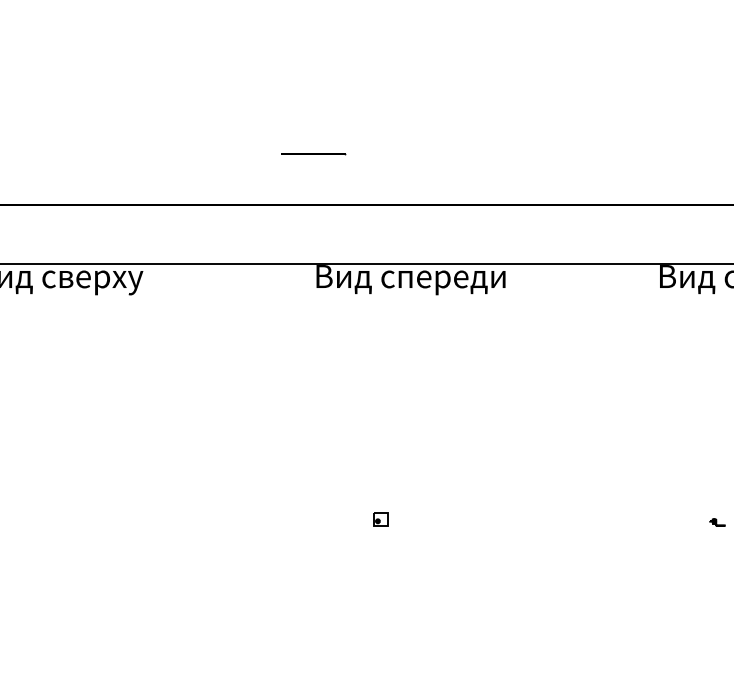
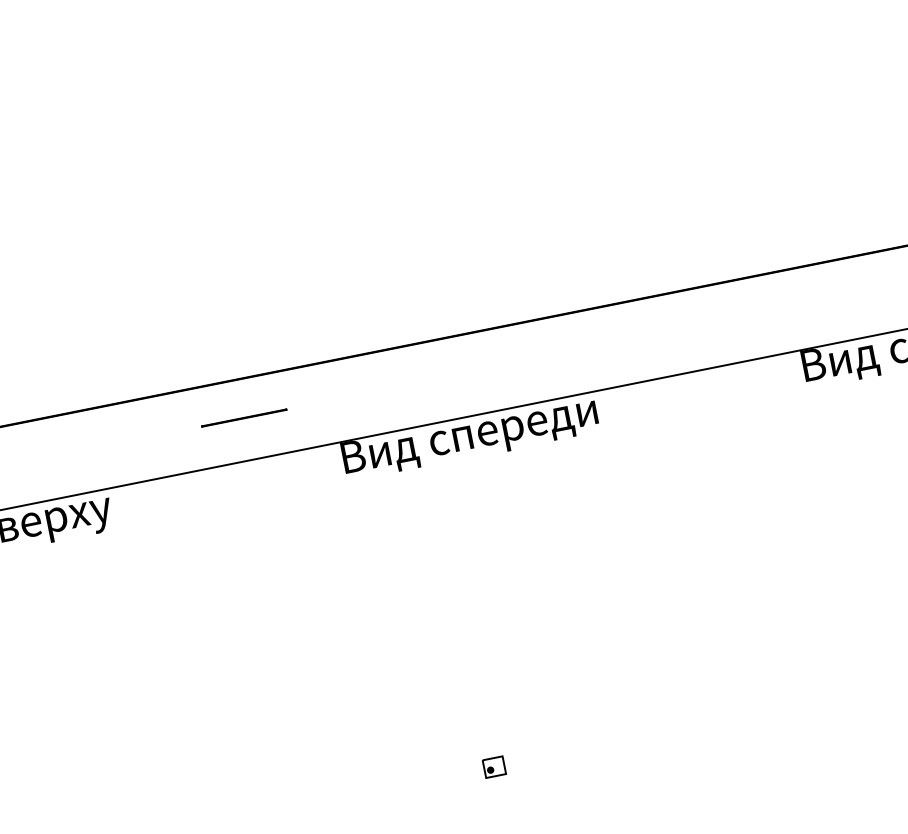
line: (313, 154) -> (244, 418), moved

